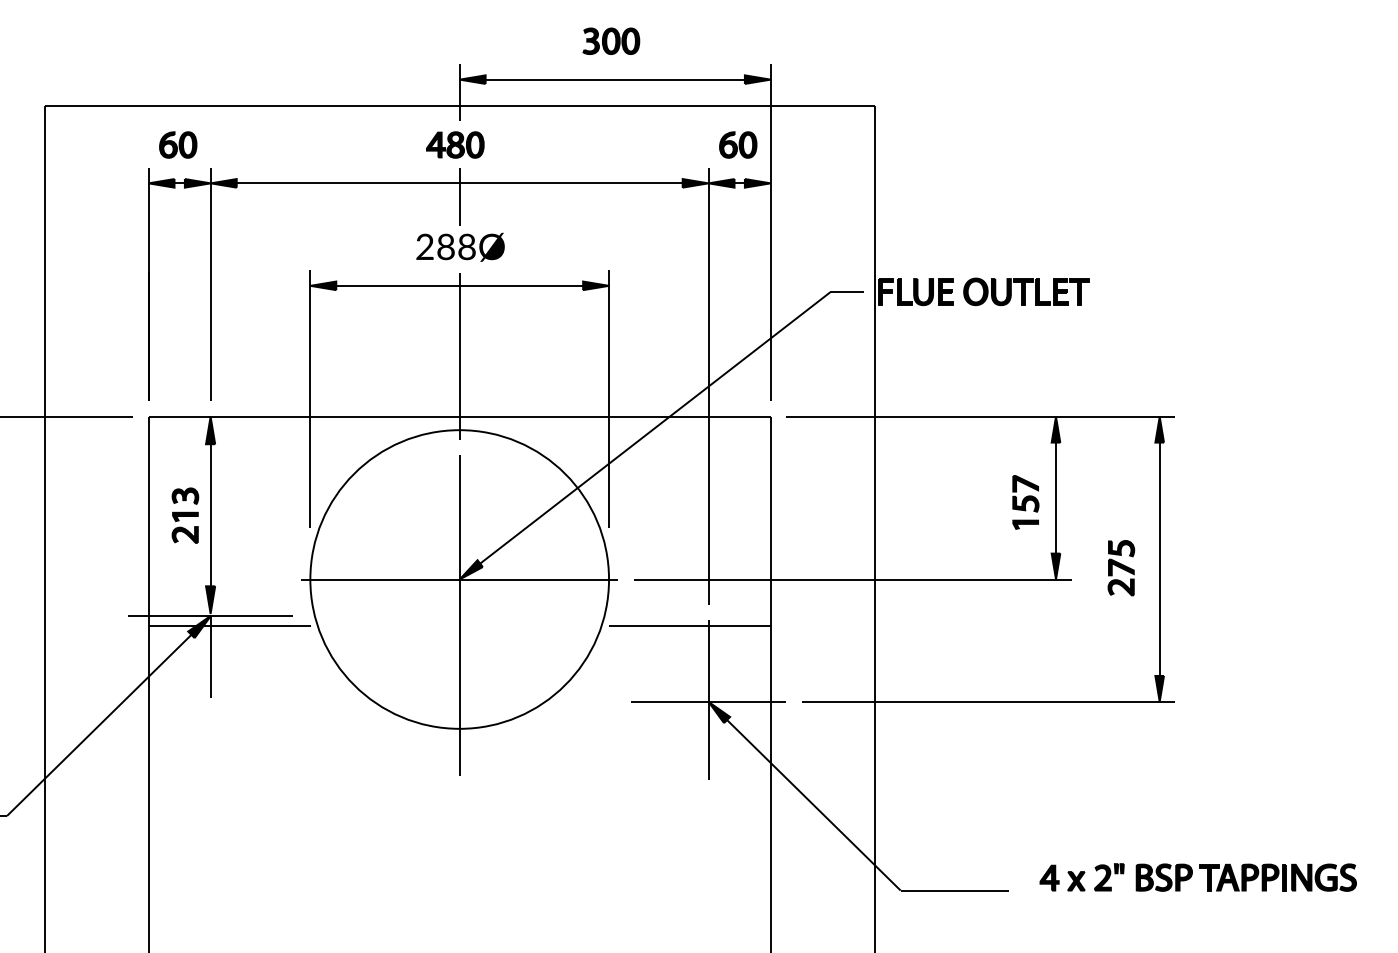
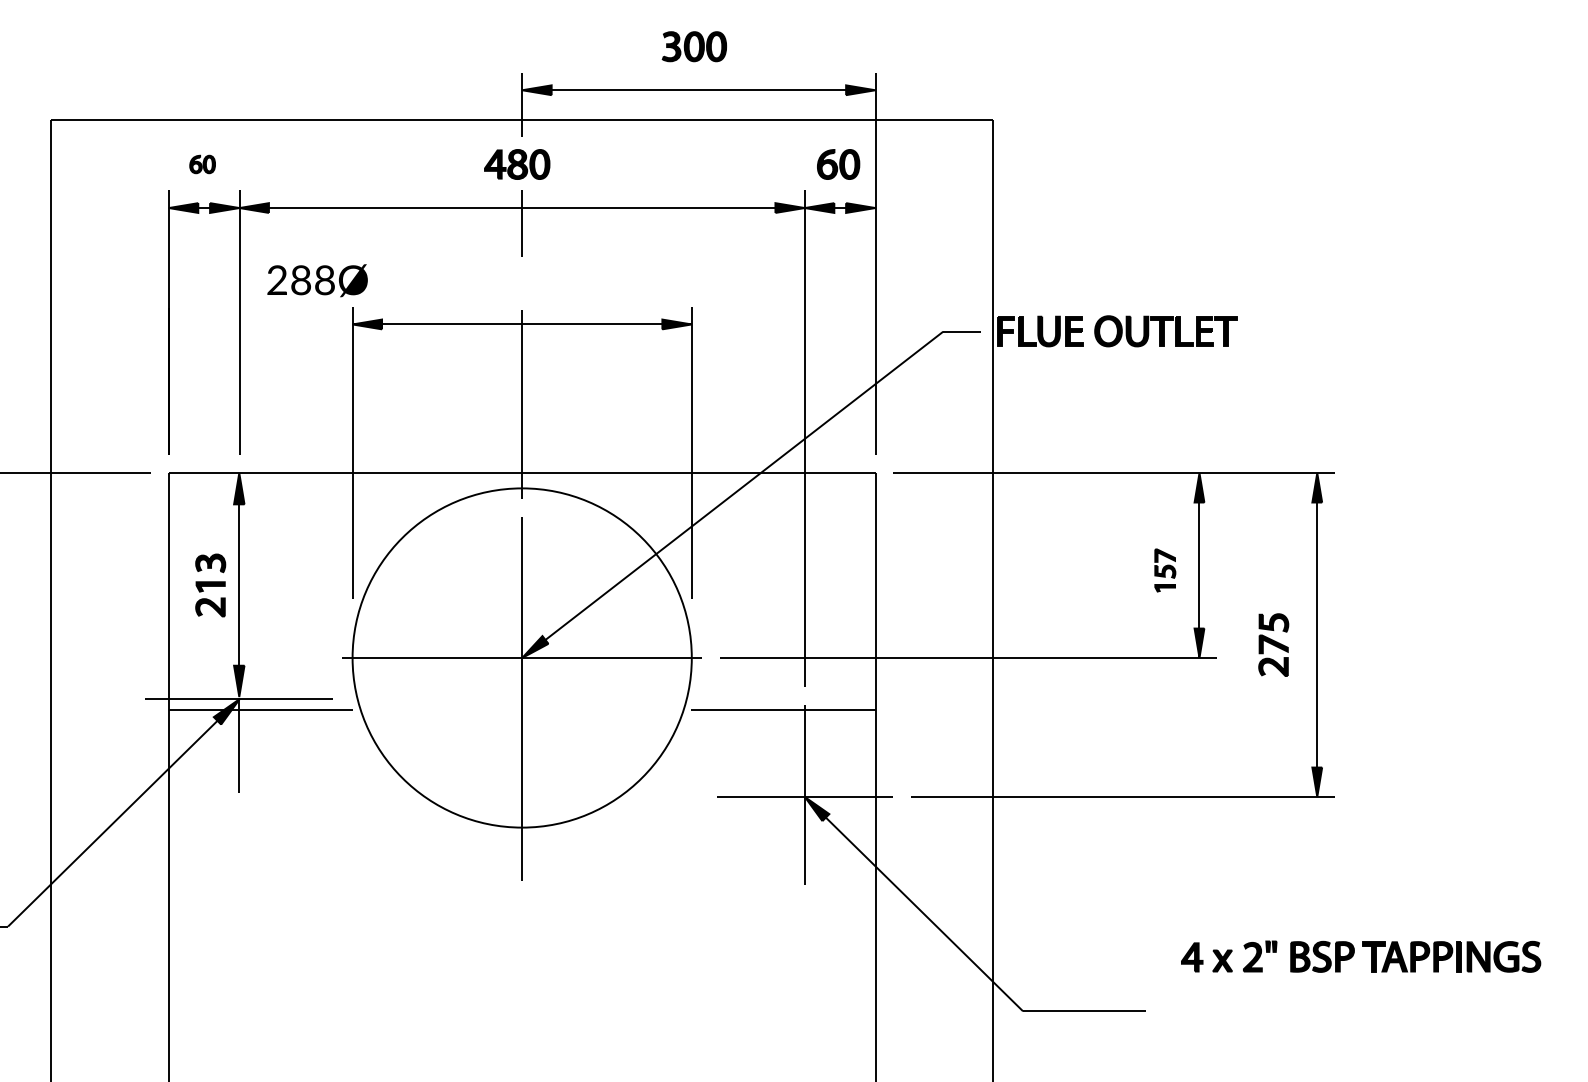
part: (178, 144) -> (202, 163), size x0.6
text: (460, 246) -> (317, 279), moved
part: (1025, 502) -> (1164, 570), size x0.7
part: (1197, 877) -> (1360, 956), moved

